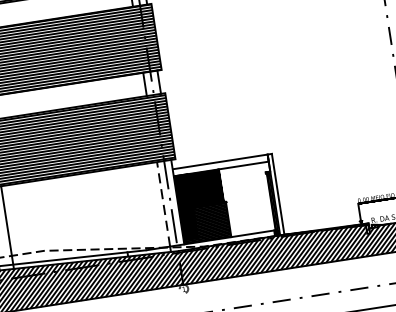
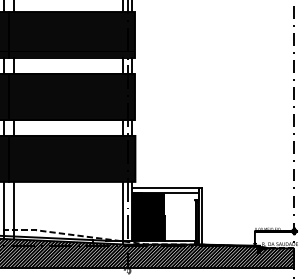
line: (163, 203) -> (122, 210), dashed -> solid

